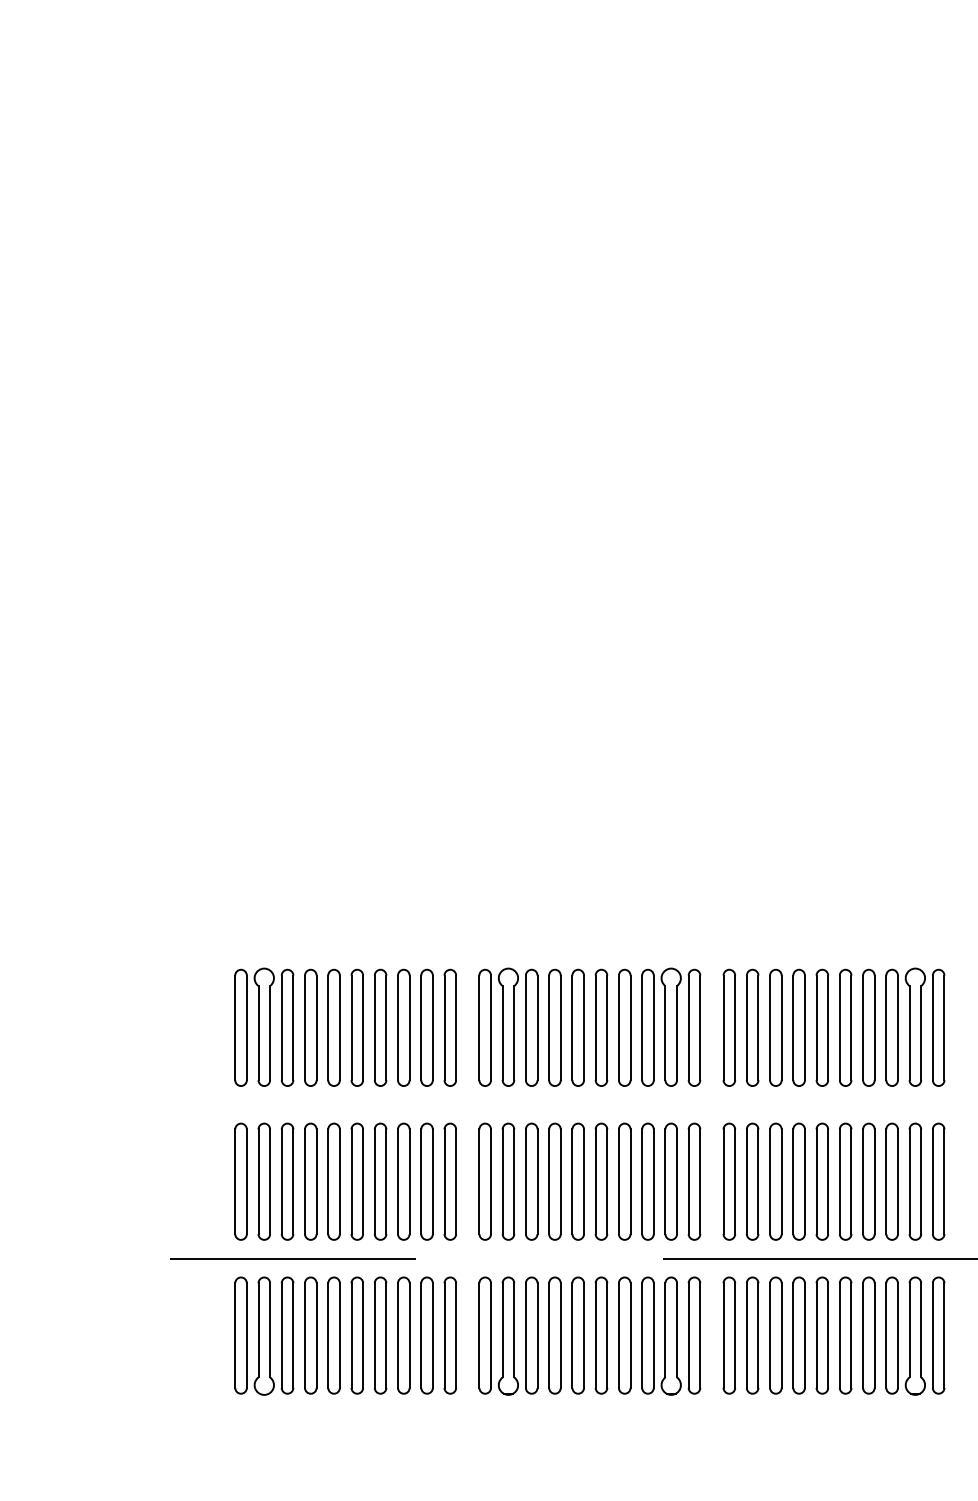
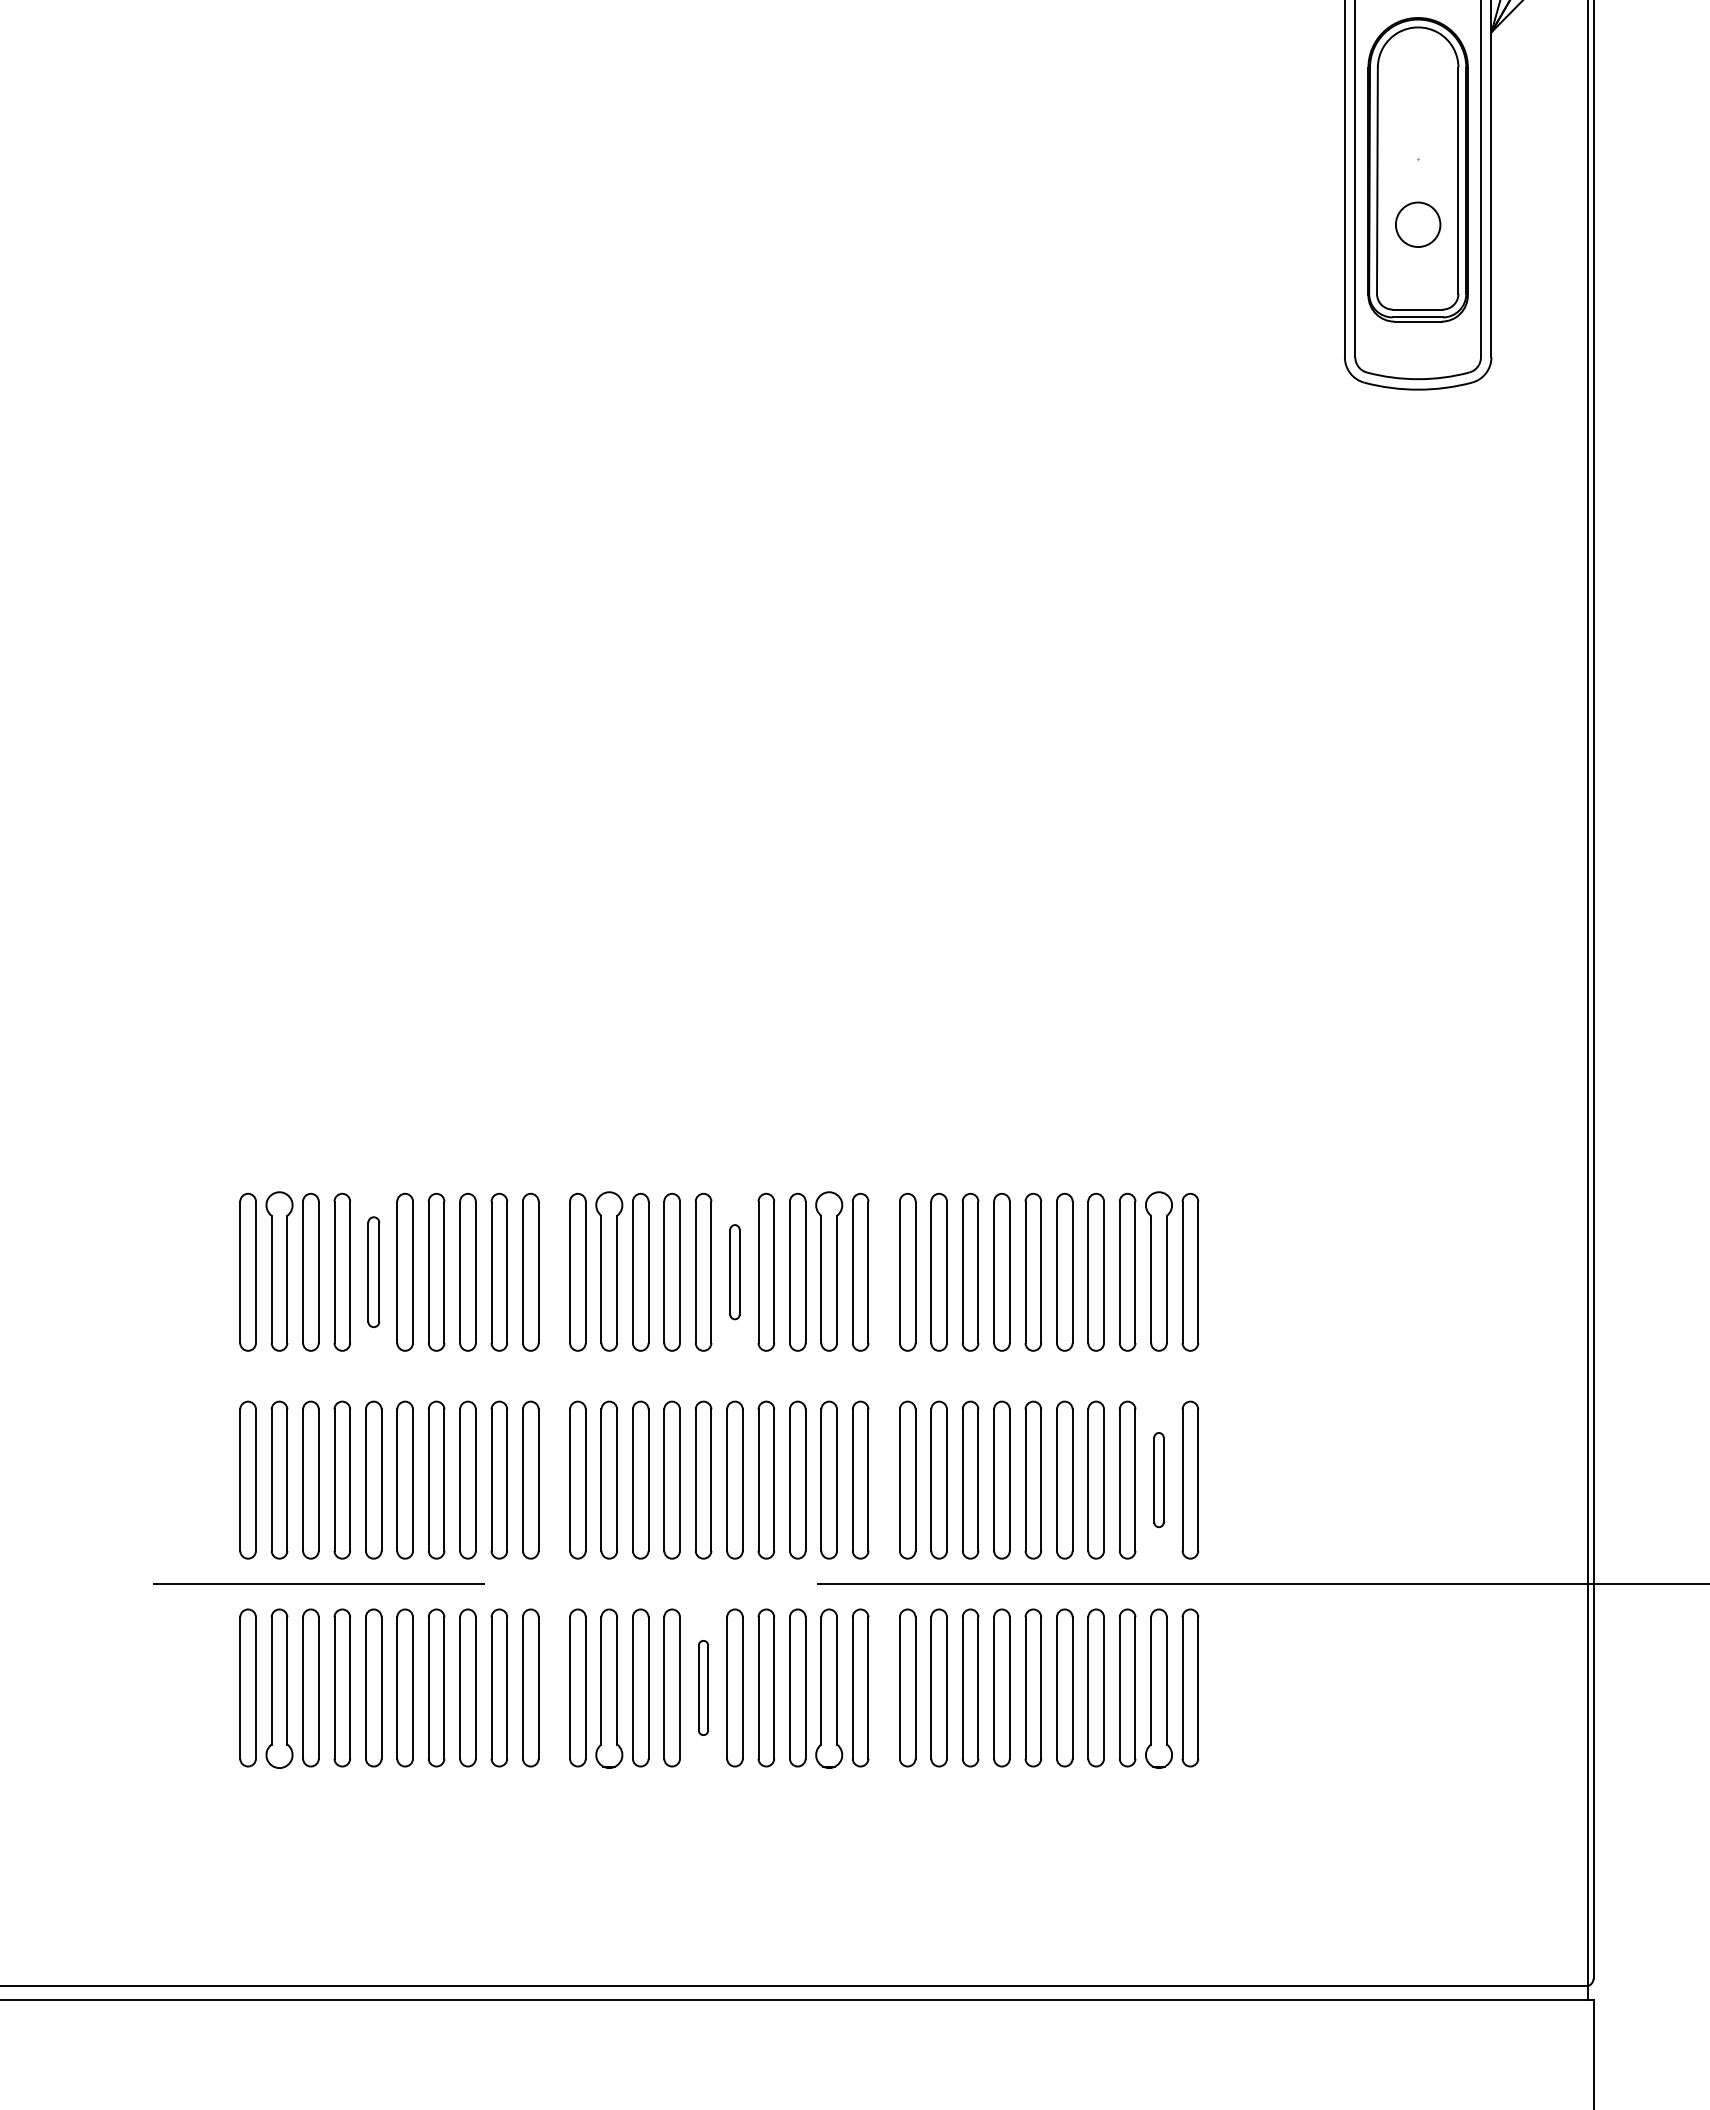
part: (333, 1027) -> (373, 1271), size x0.7
part: (601, 1027) -> (734, 1271), size x0.6
part: (915, 1181) -> (1158, 1479), size x0.6
part: (578, 1335) -> (703, 1687), size x0.6

